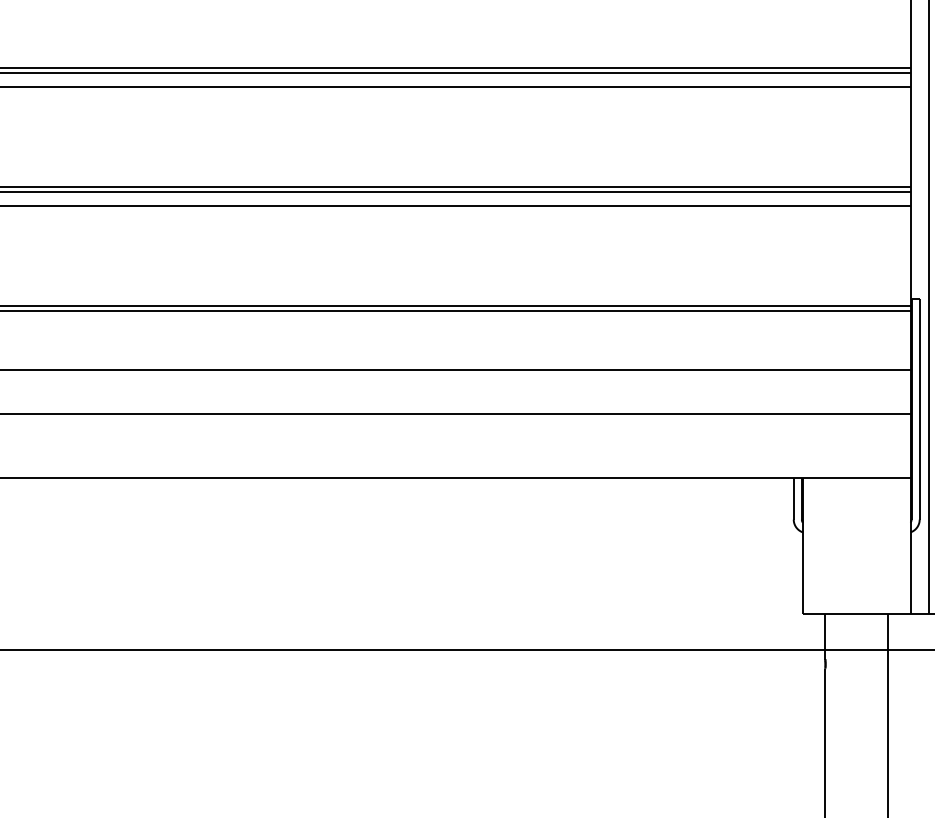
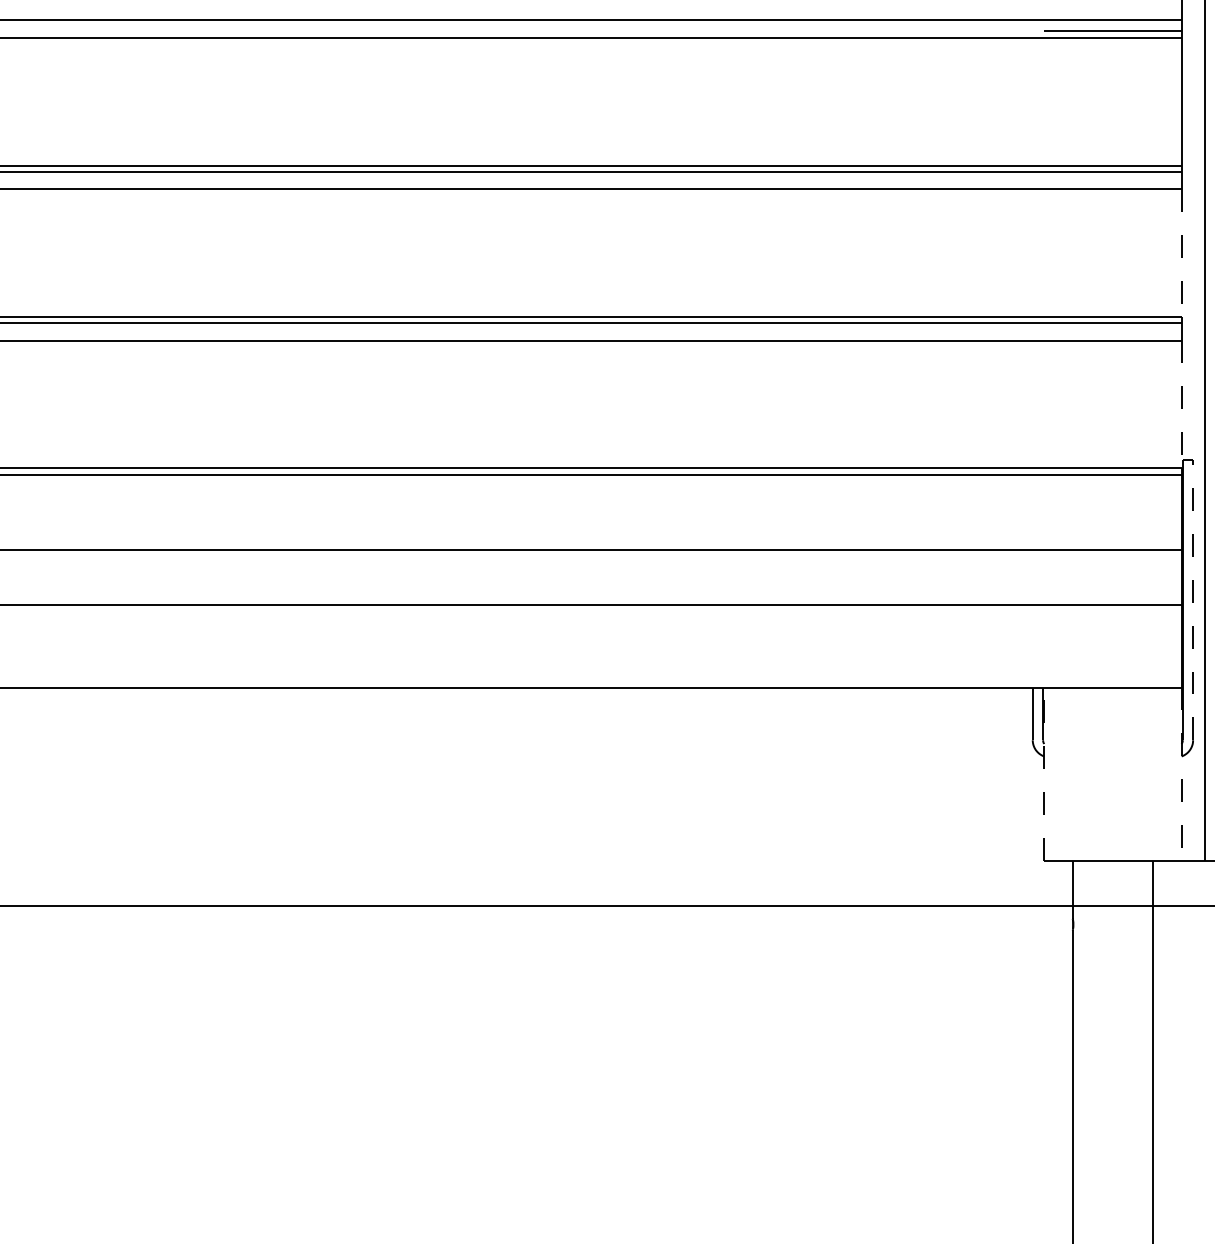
line: (910, 137) -> (1181, 253), solid -> dashed
line: (910, 255) -> (1181, 404), solid -> dashed
line: (919, 409) -> (1193, 599), solid -> dashed
line: (802, 545) -> (1044, 773), solid -> dashed
line: (910, 546) -> (1181, 774), solid -> dashed

